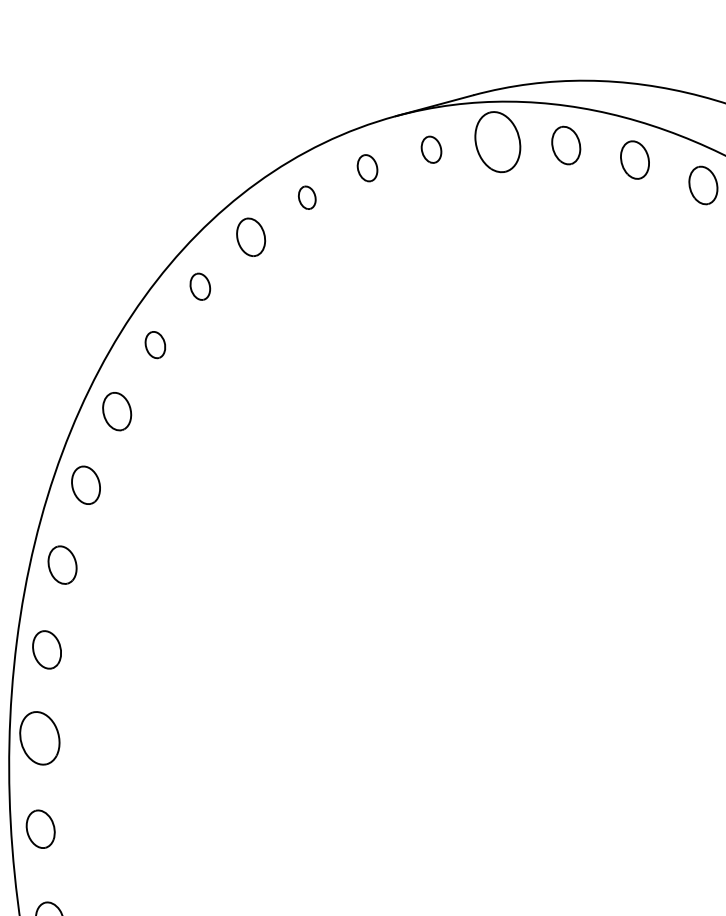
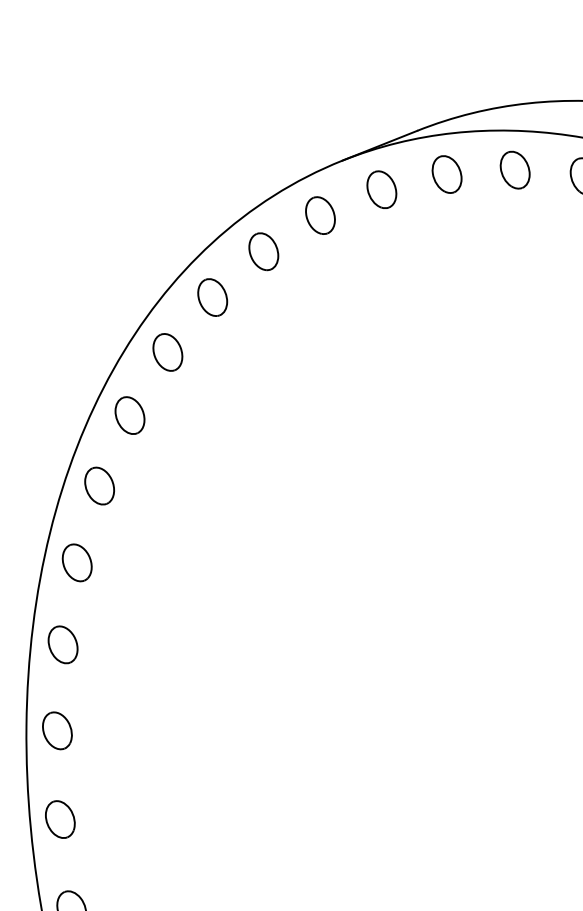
part: (498, 141) -> (447, 173), size x0.62
part: (431, 149) -> (381, 189), size x1.43
part: (367, 167) -> (320, 214), size x1.43
part: (307, 197) -> (264, 251), size x1.67
part: (200, 286) -> (168, 352), size x1.43
part: (155, 344) -> (130, 415), size x1.43
part: (39, 738) -> (60, 819), size x0.71

